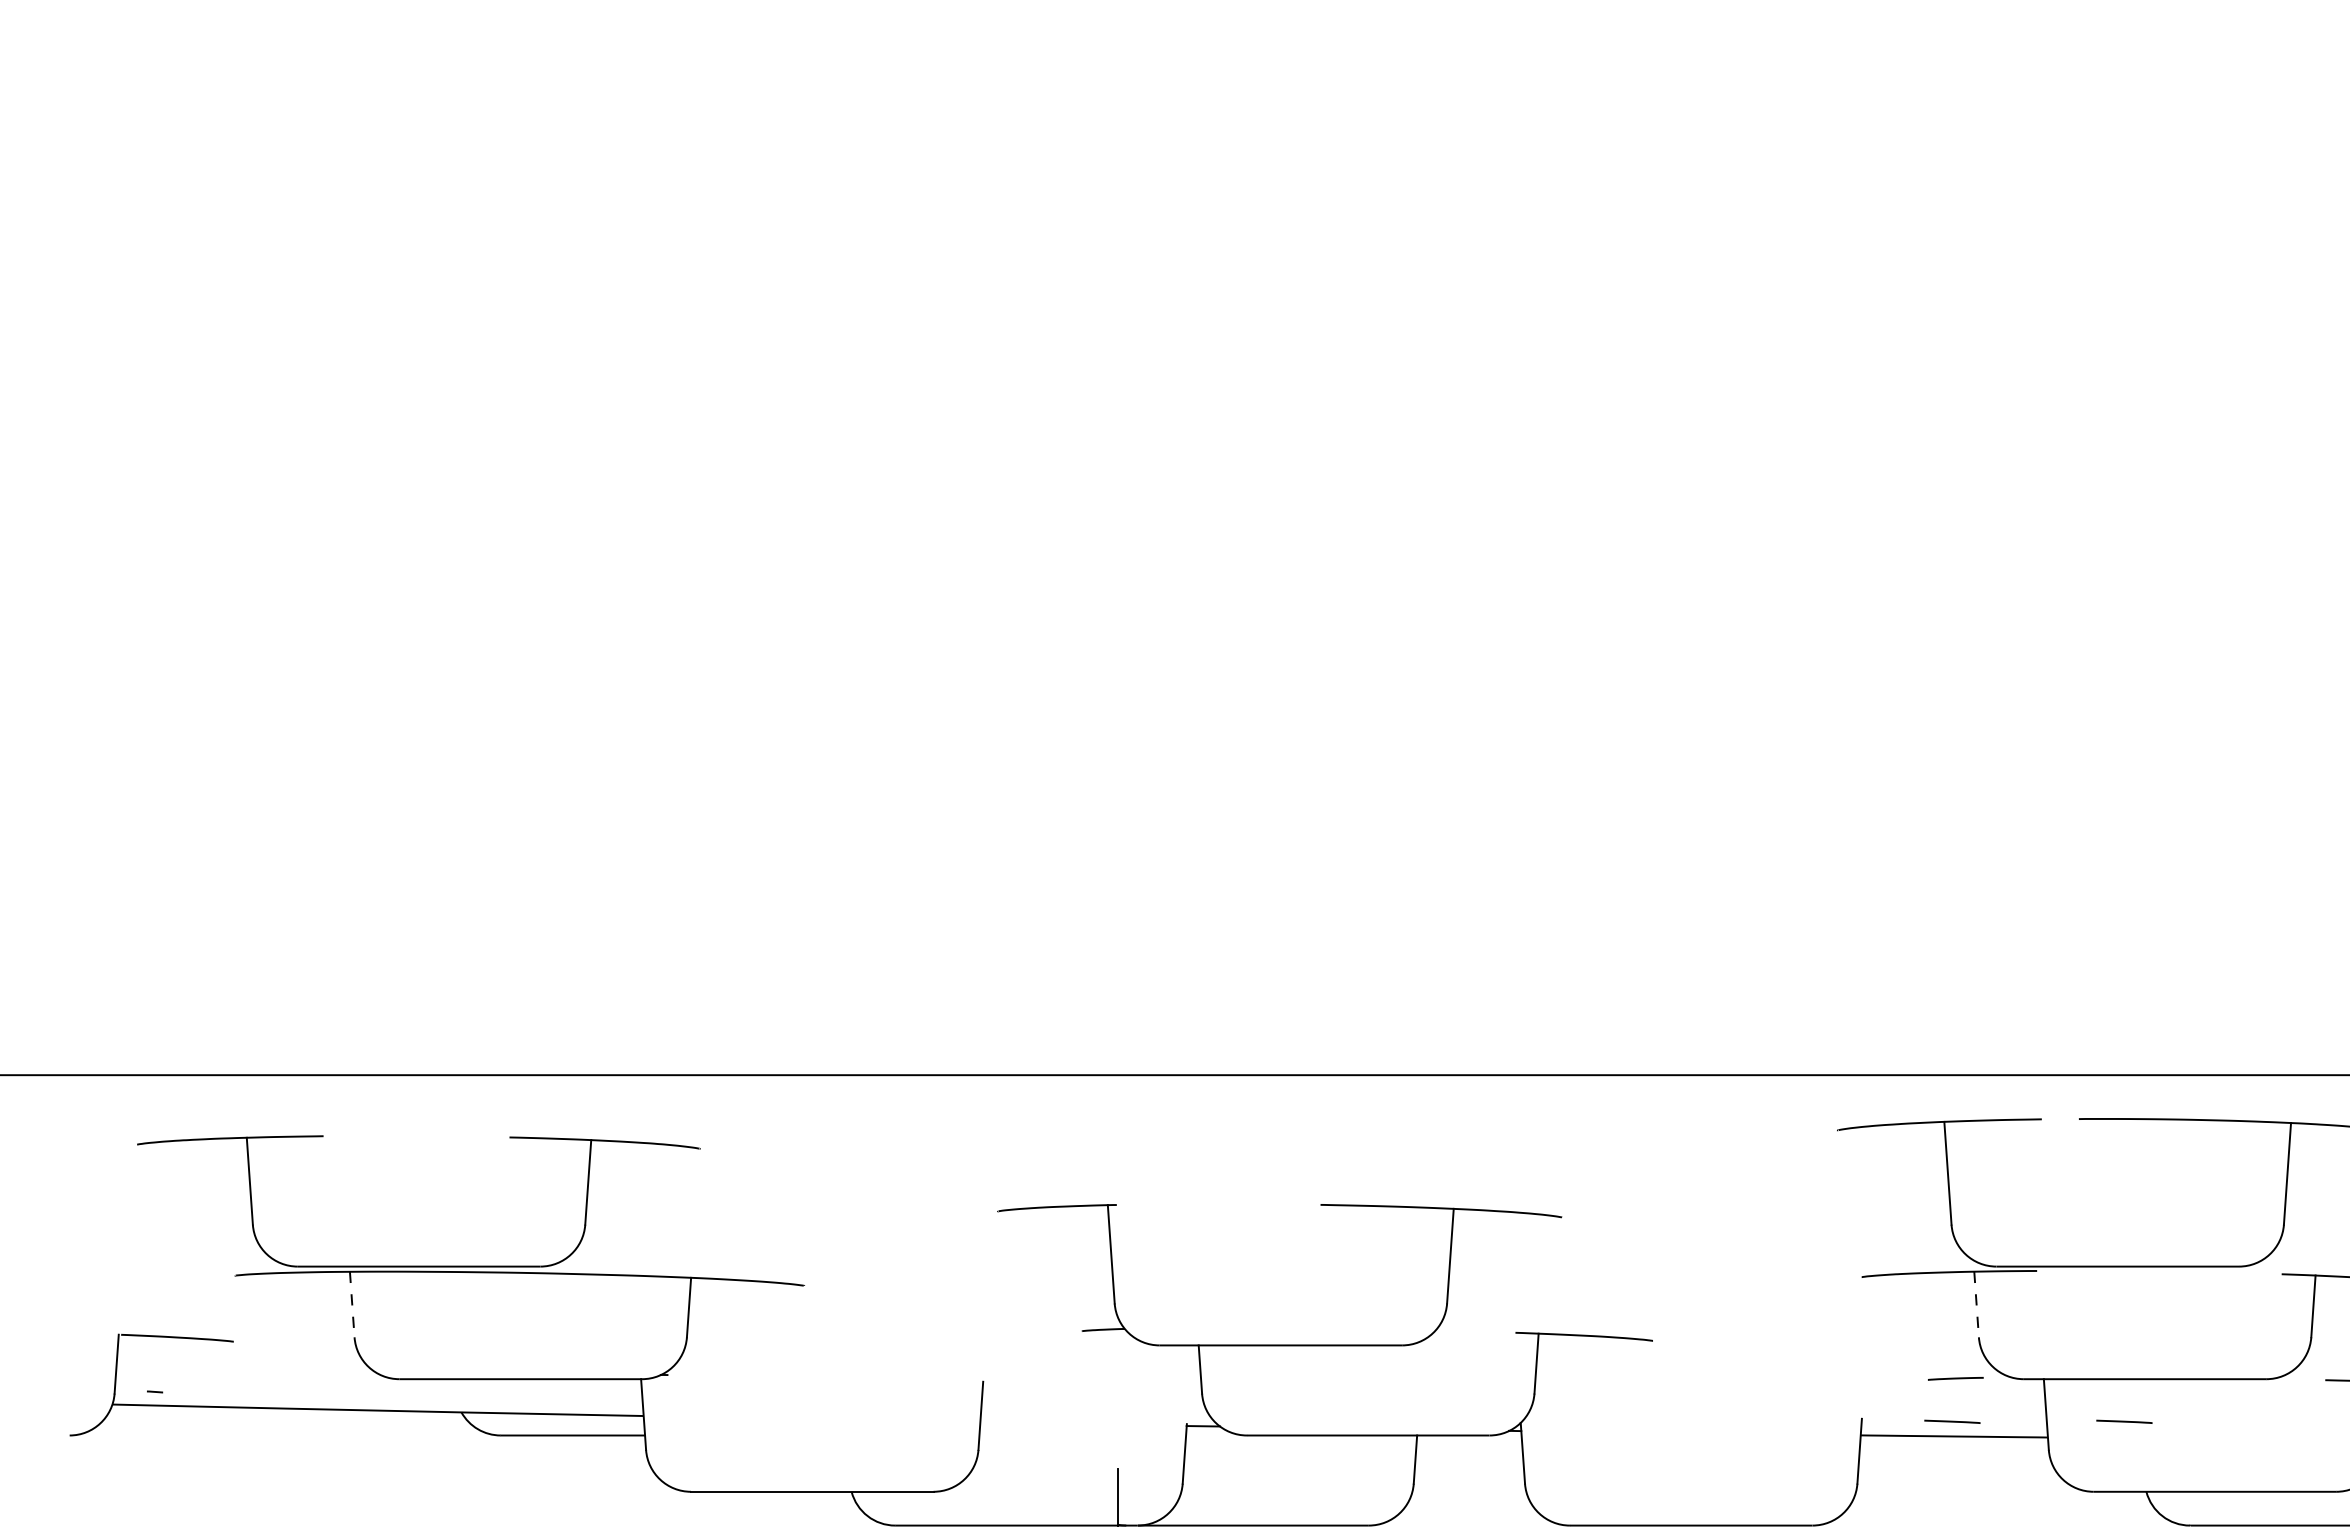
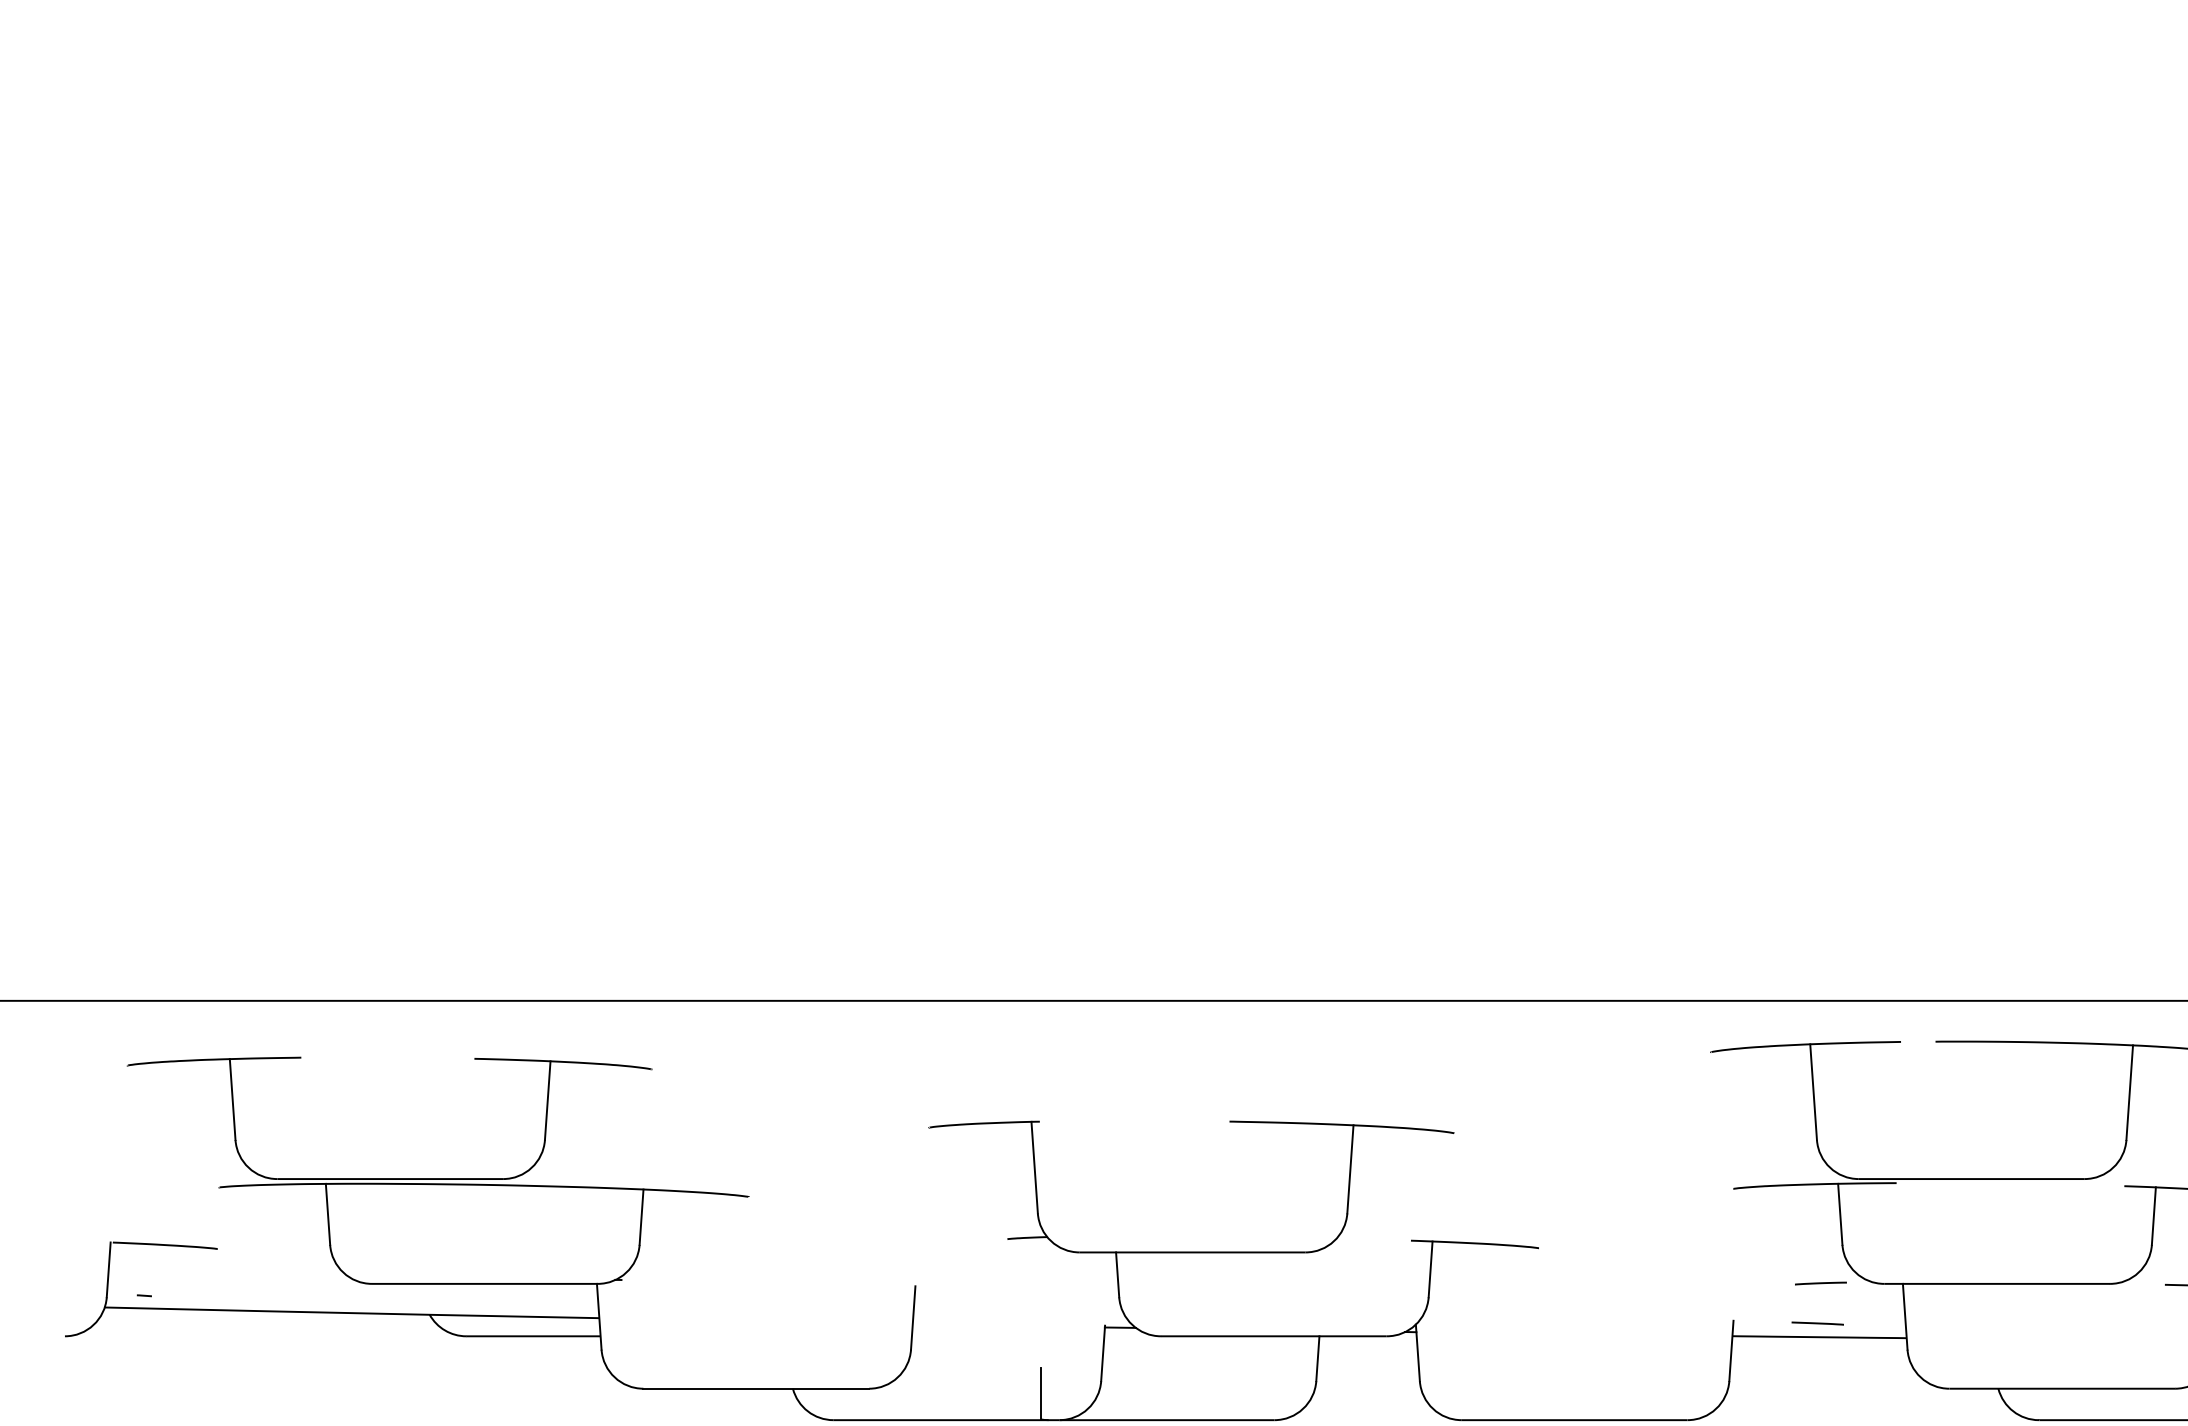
line: (352, 1304) -> (328, 1214), dashed -> solid
line: (1976, 1304) -> (1840, 1214), dashed -> solid
line: (2124, 1421) -> (1977, 1323), removed

